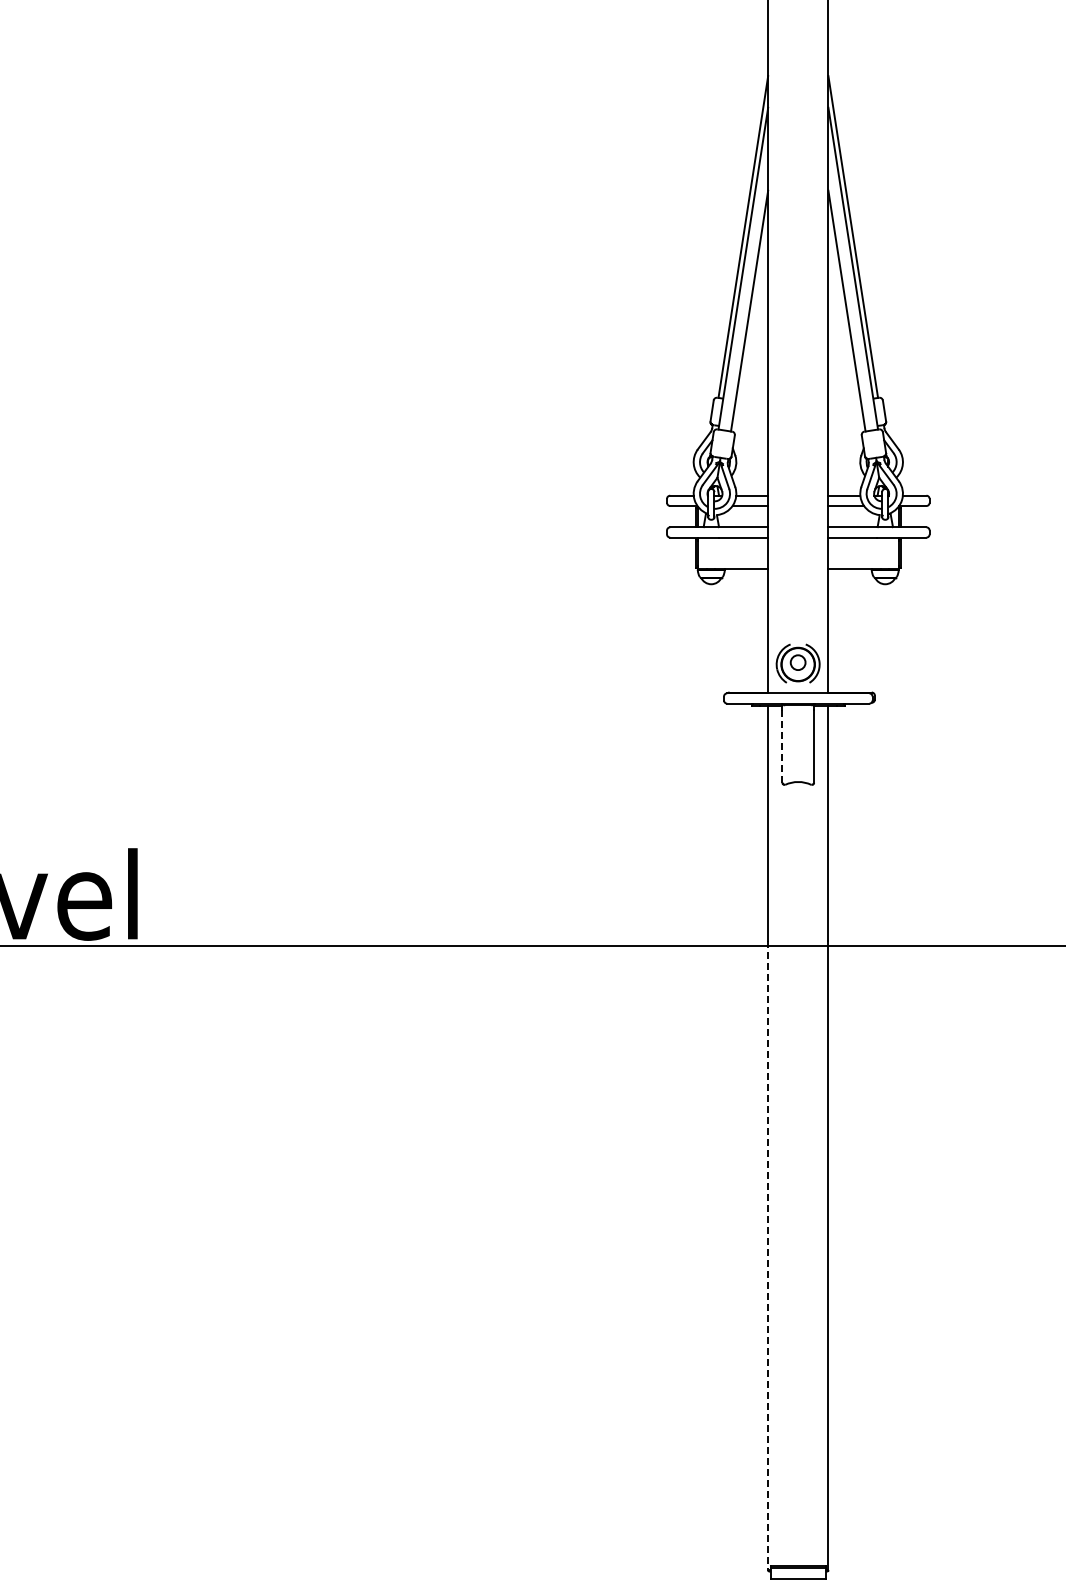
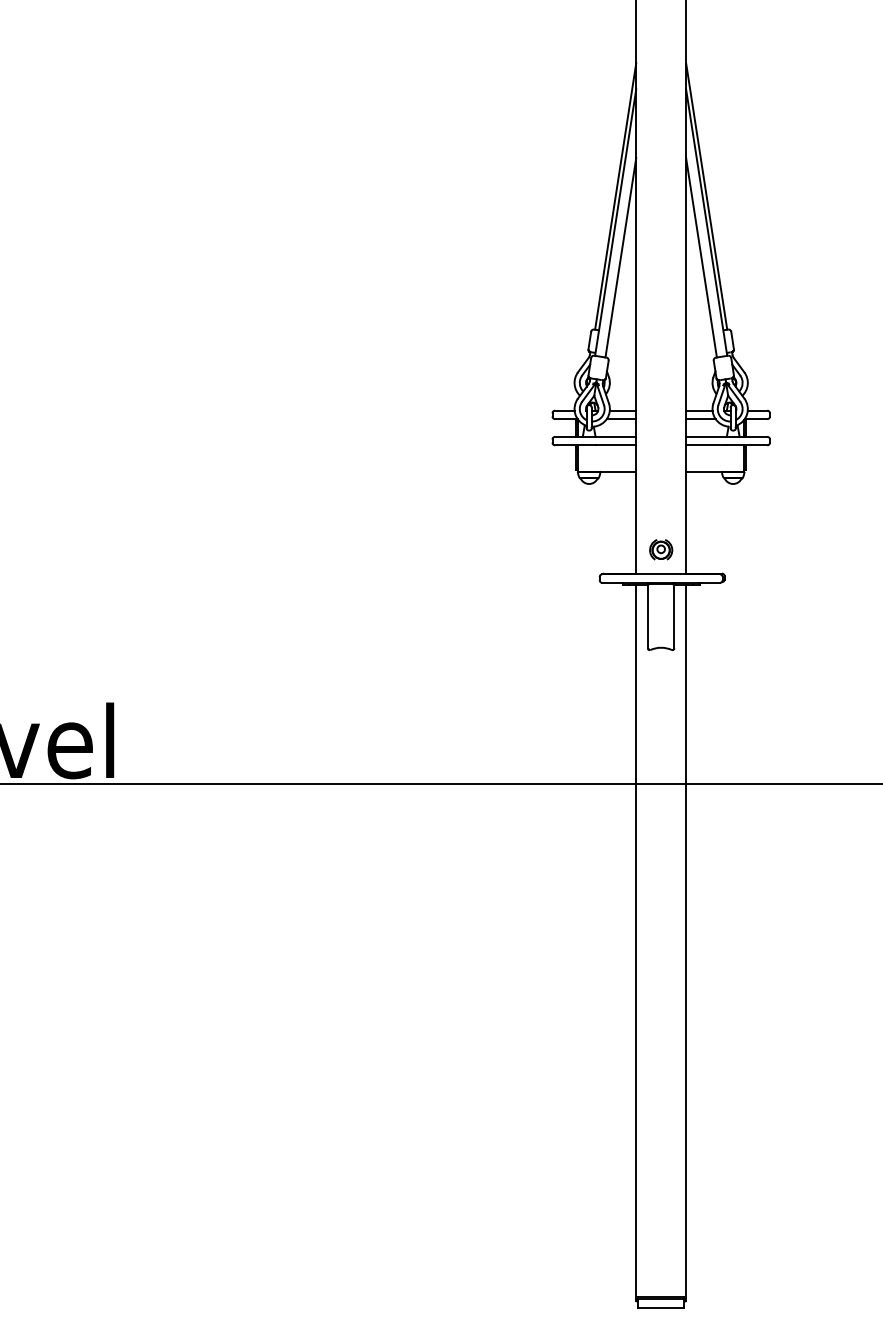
part: (798, 663) -> (661, 549), size x0.62
line: (782, 746) -> (648, 618), dashed -> solid
line: (768, 1256) -> (636, 1040), dashed -> solid

